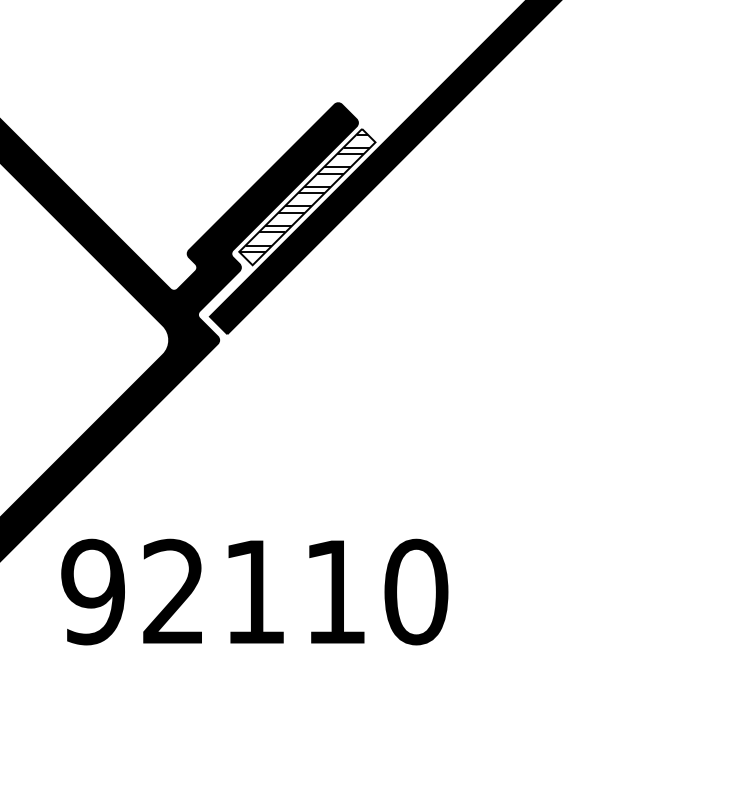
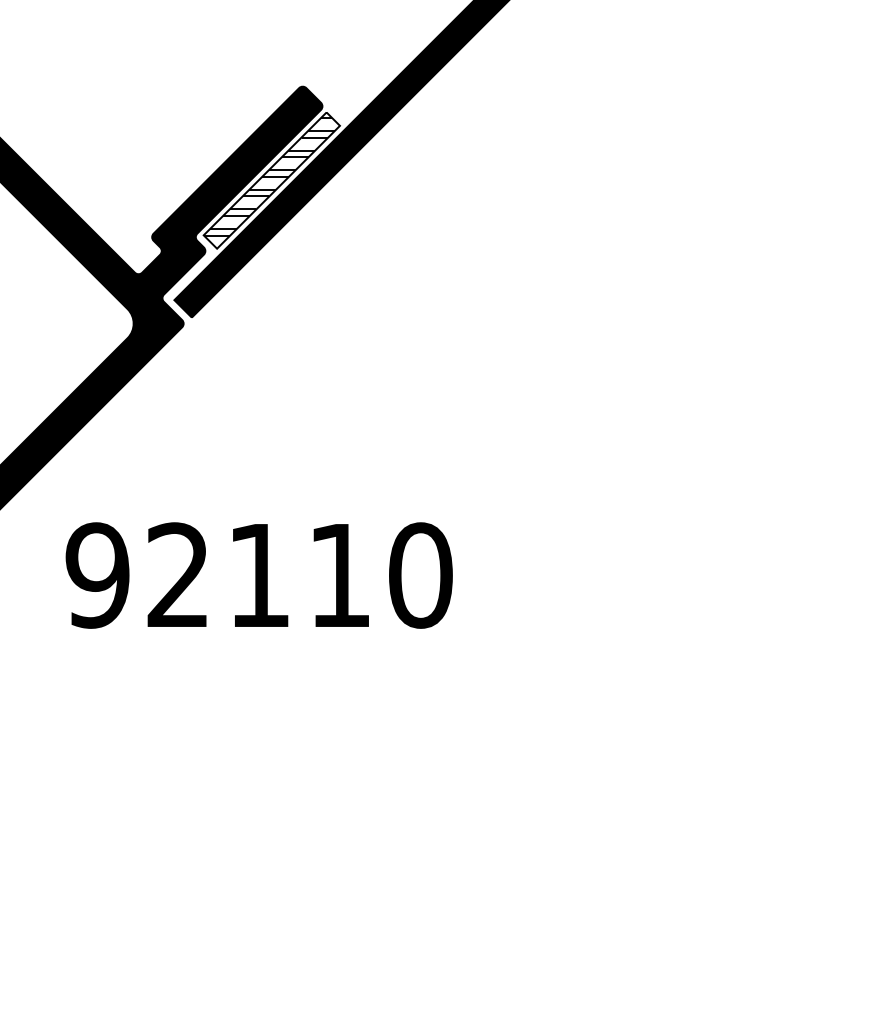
text: (254, 592) -> (258, 575), moved

